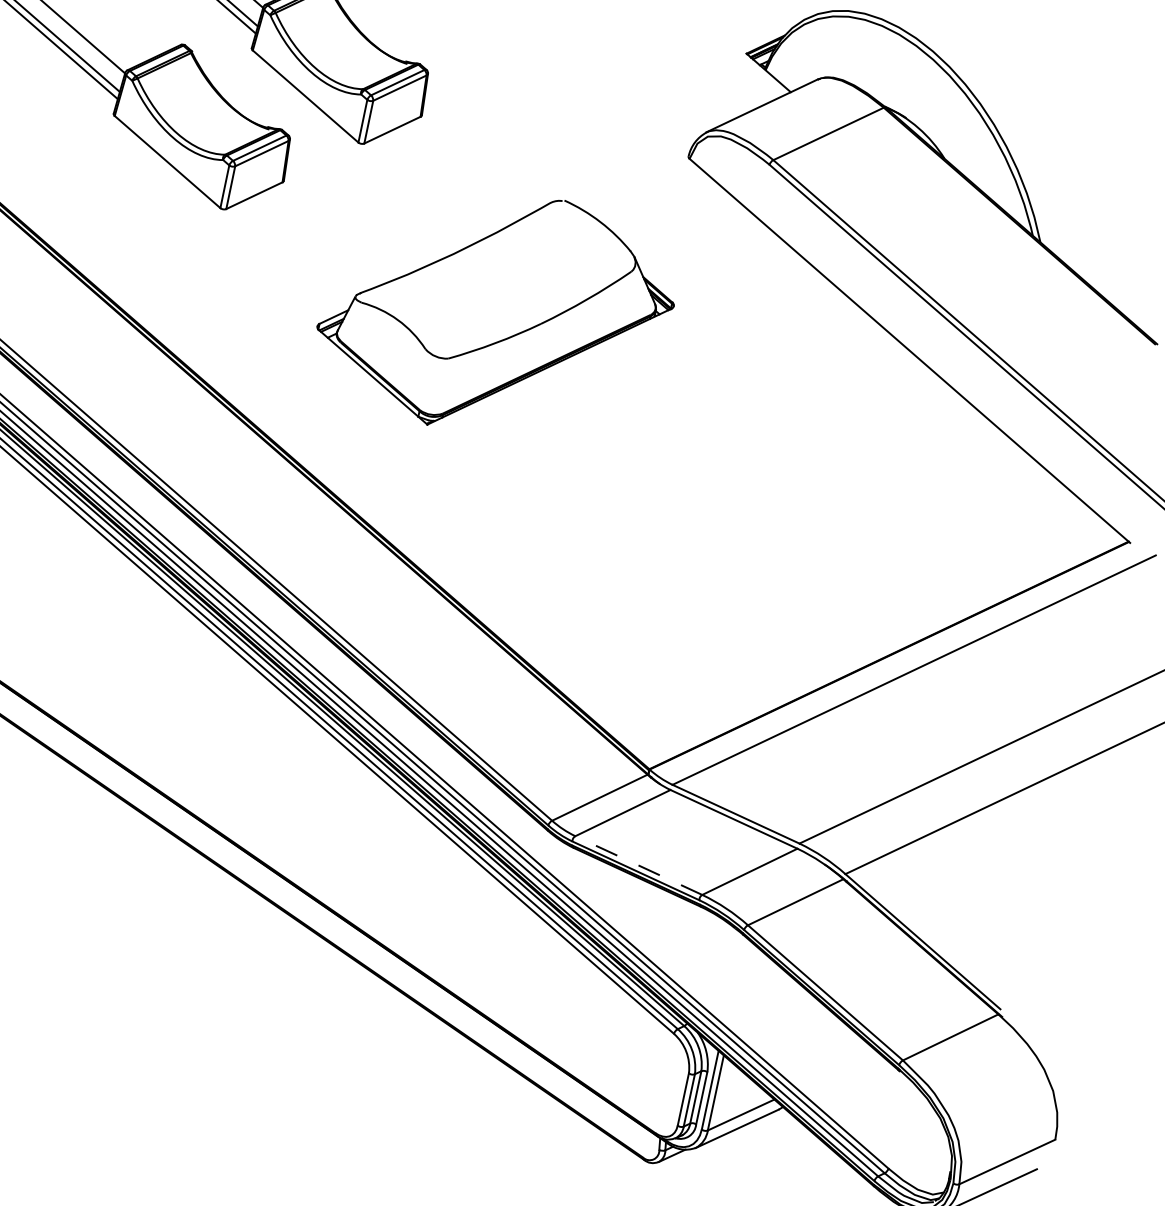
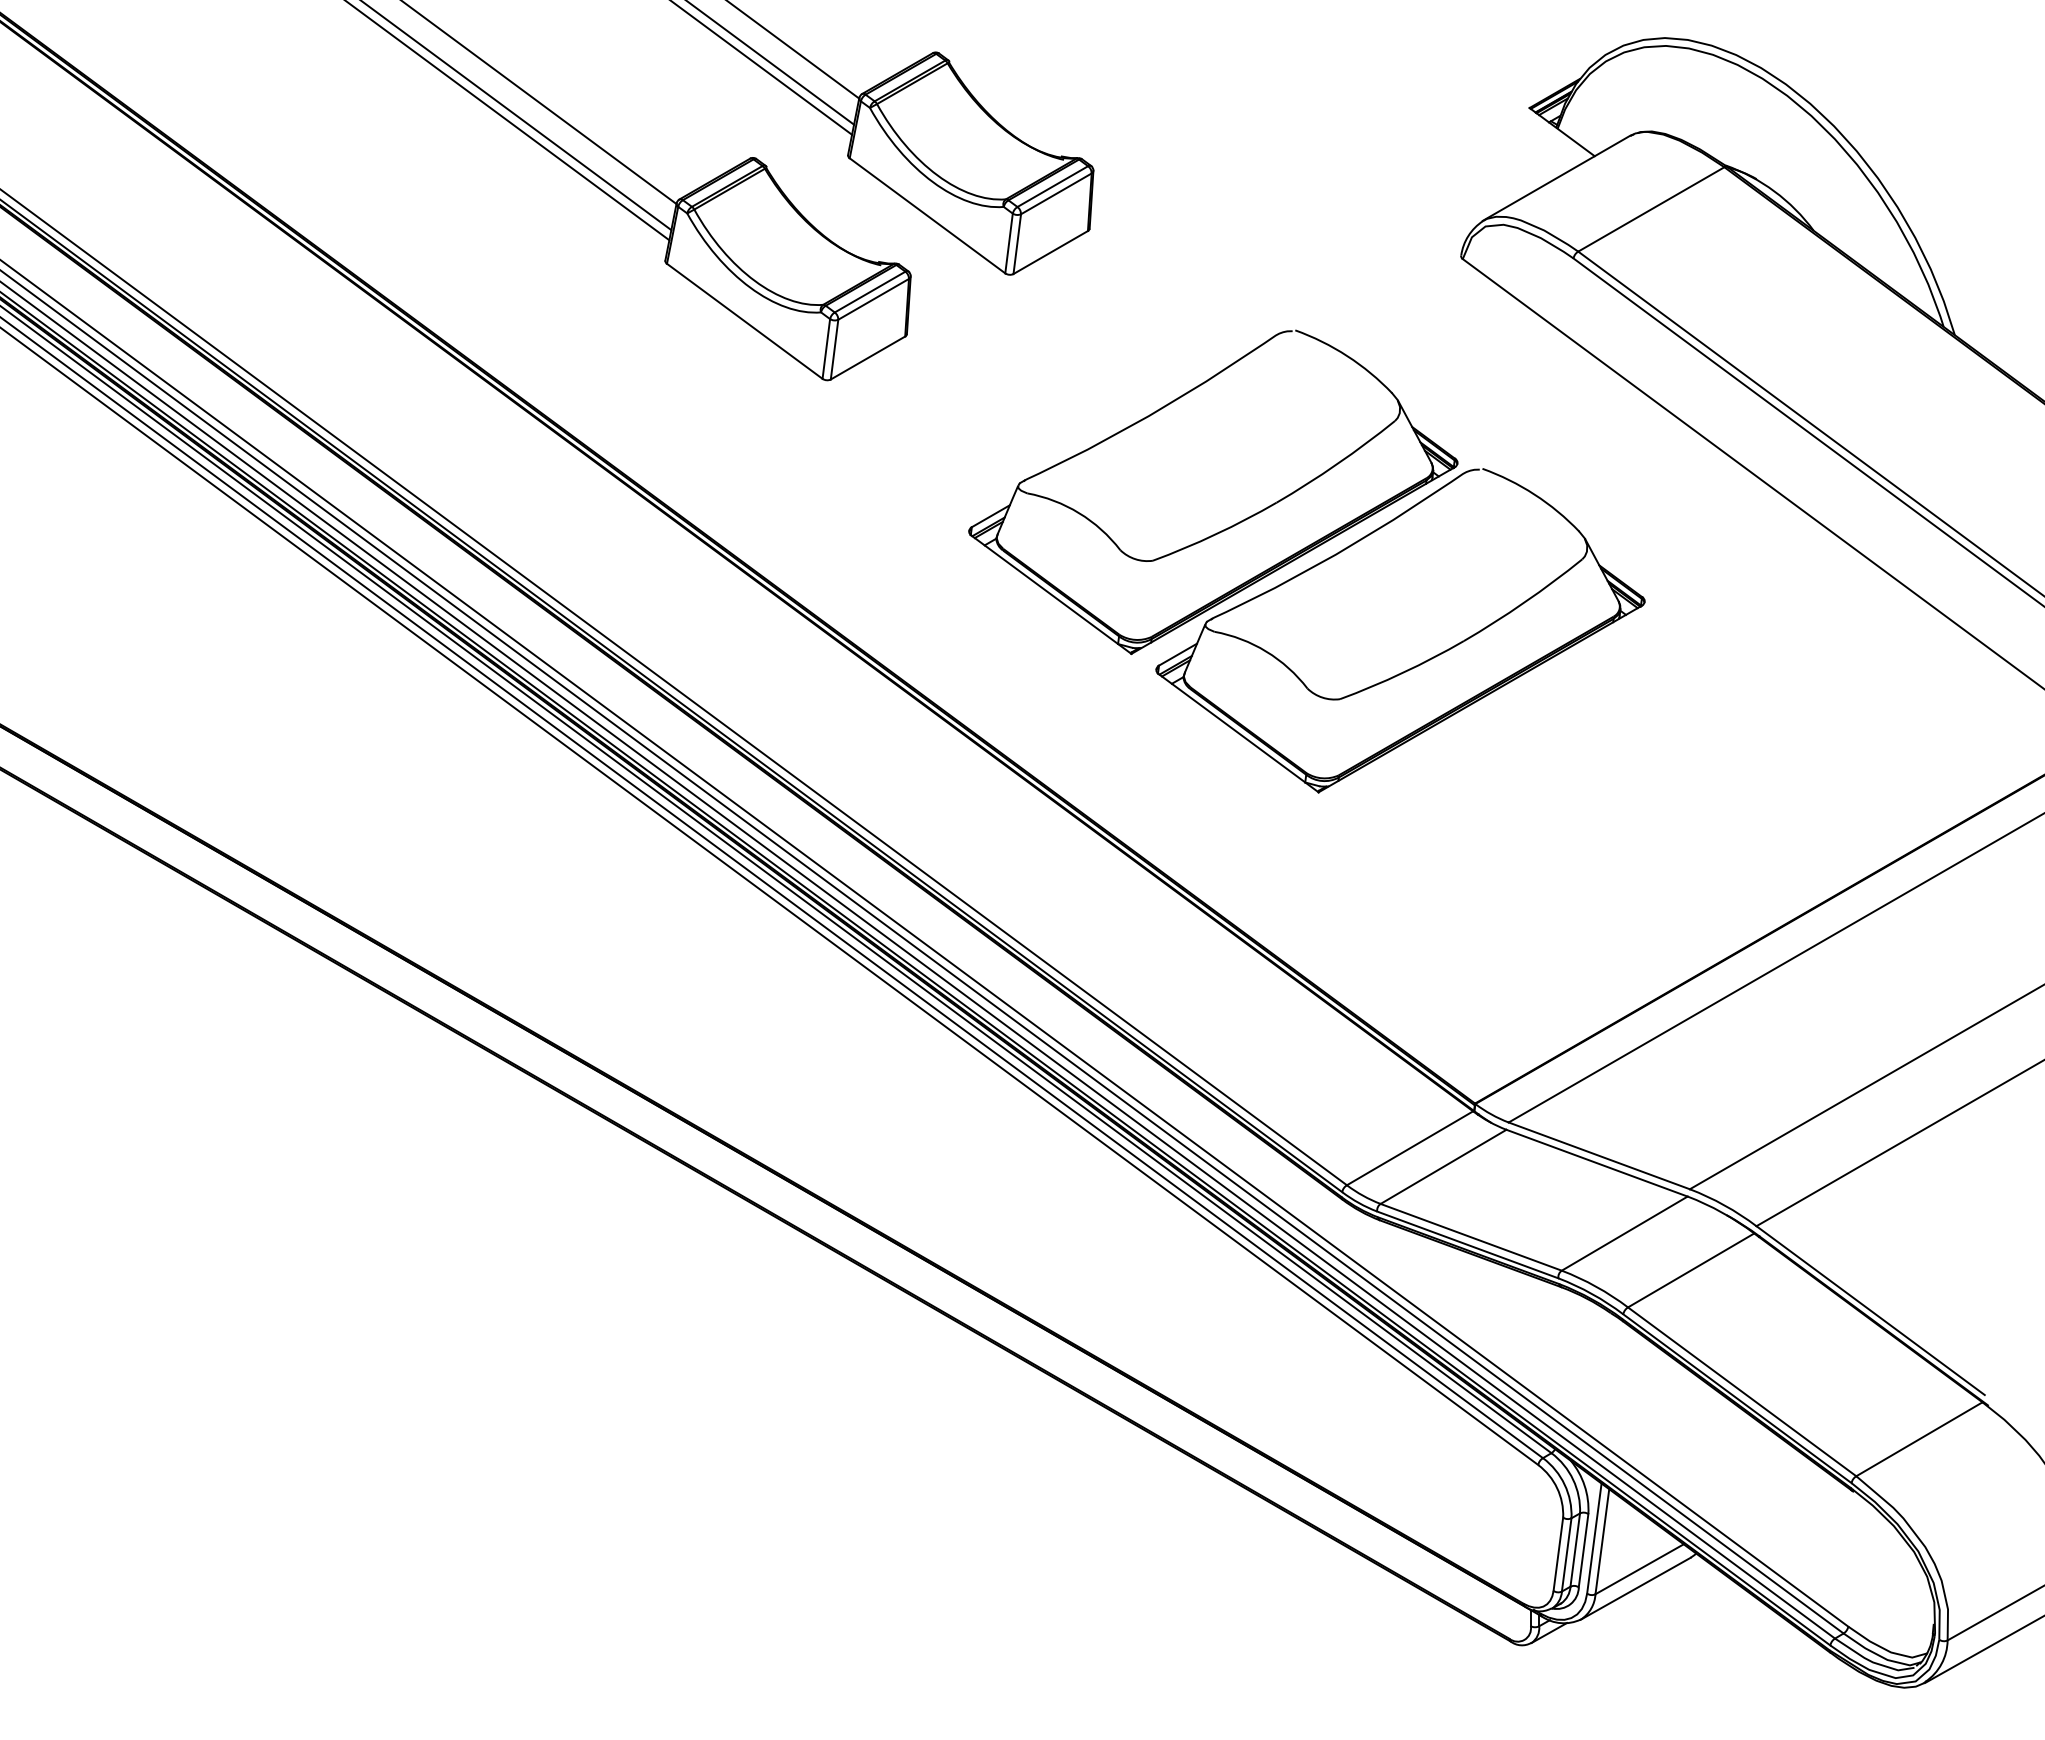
part: (633, 448) -> (1417, 664), added
line: (639, 865) -> (1471, 1237), dashed -> solid

